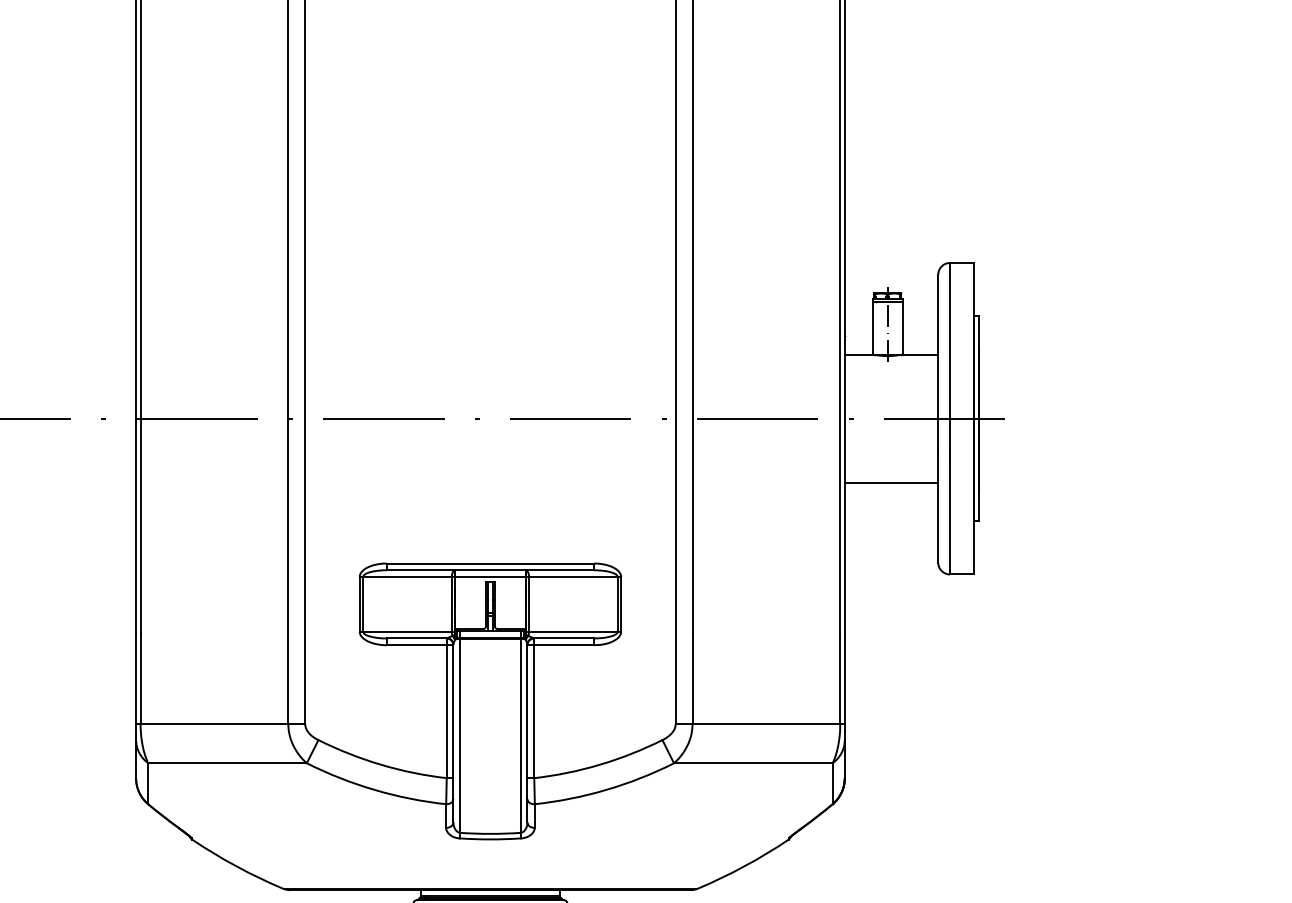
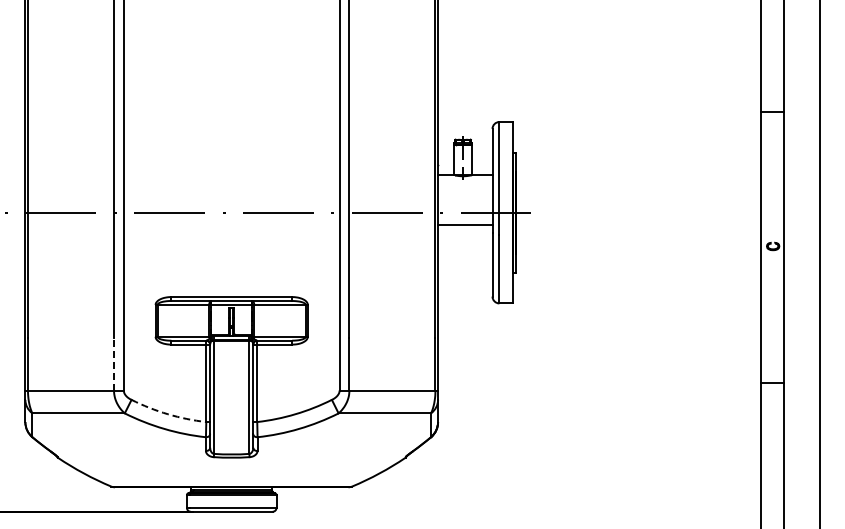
line: (891, 483) -> (465, 225), moved
line: (289, 677) -> (114, 363), solid -> dashed
arc: (380, 765) -> (167, 414), solid -> dashed

